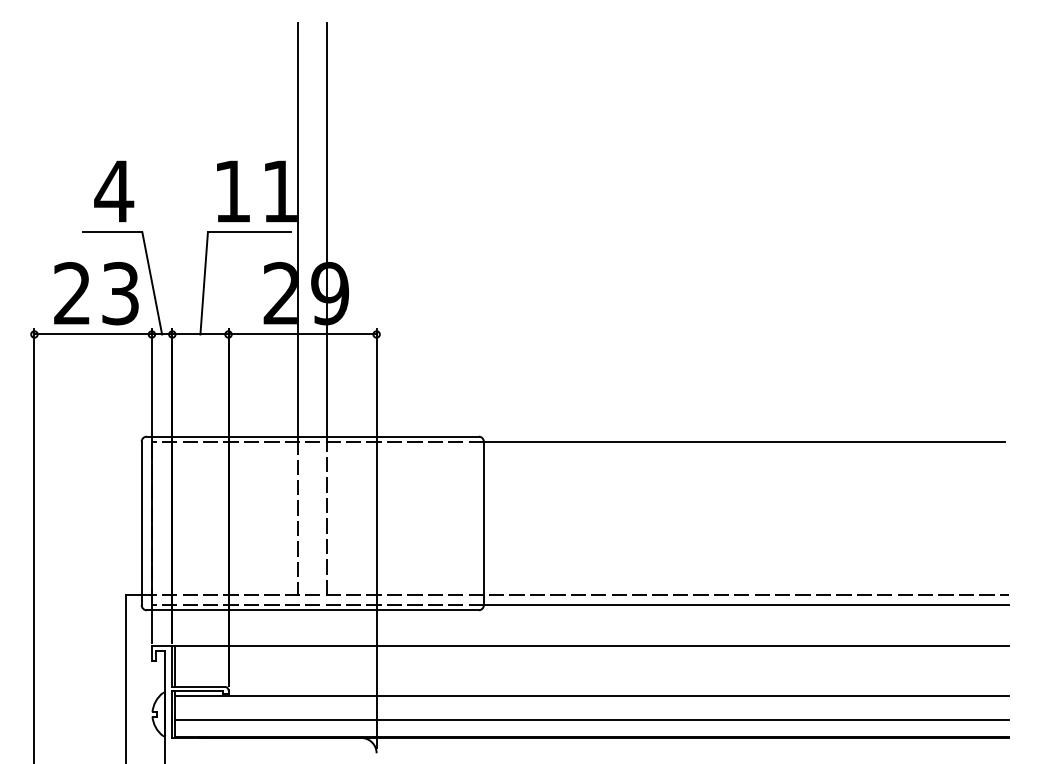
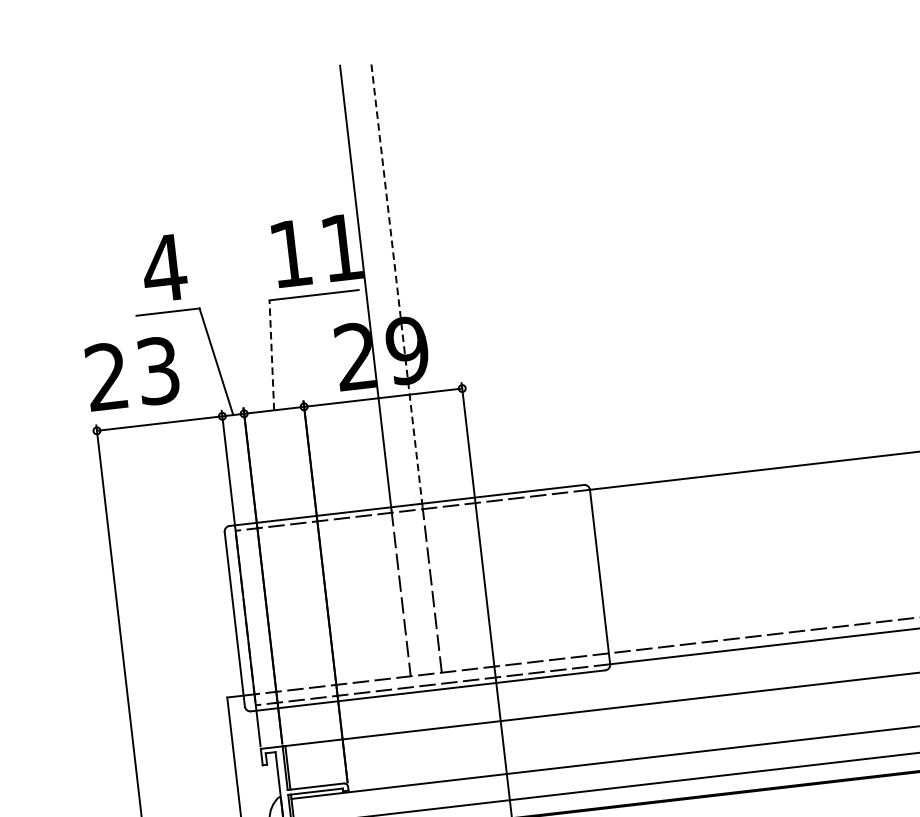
line: (327, 230) -> (396, 283), solid -> dashed
line: (204, 282) -> (272, 354), solid -> dashed
text: (96, 293) -> (132, 373), moved

